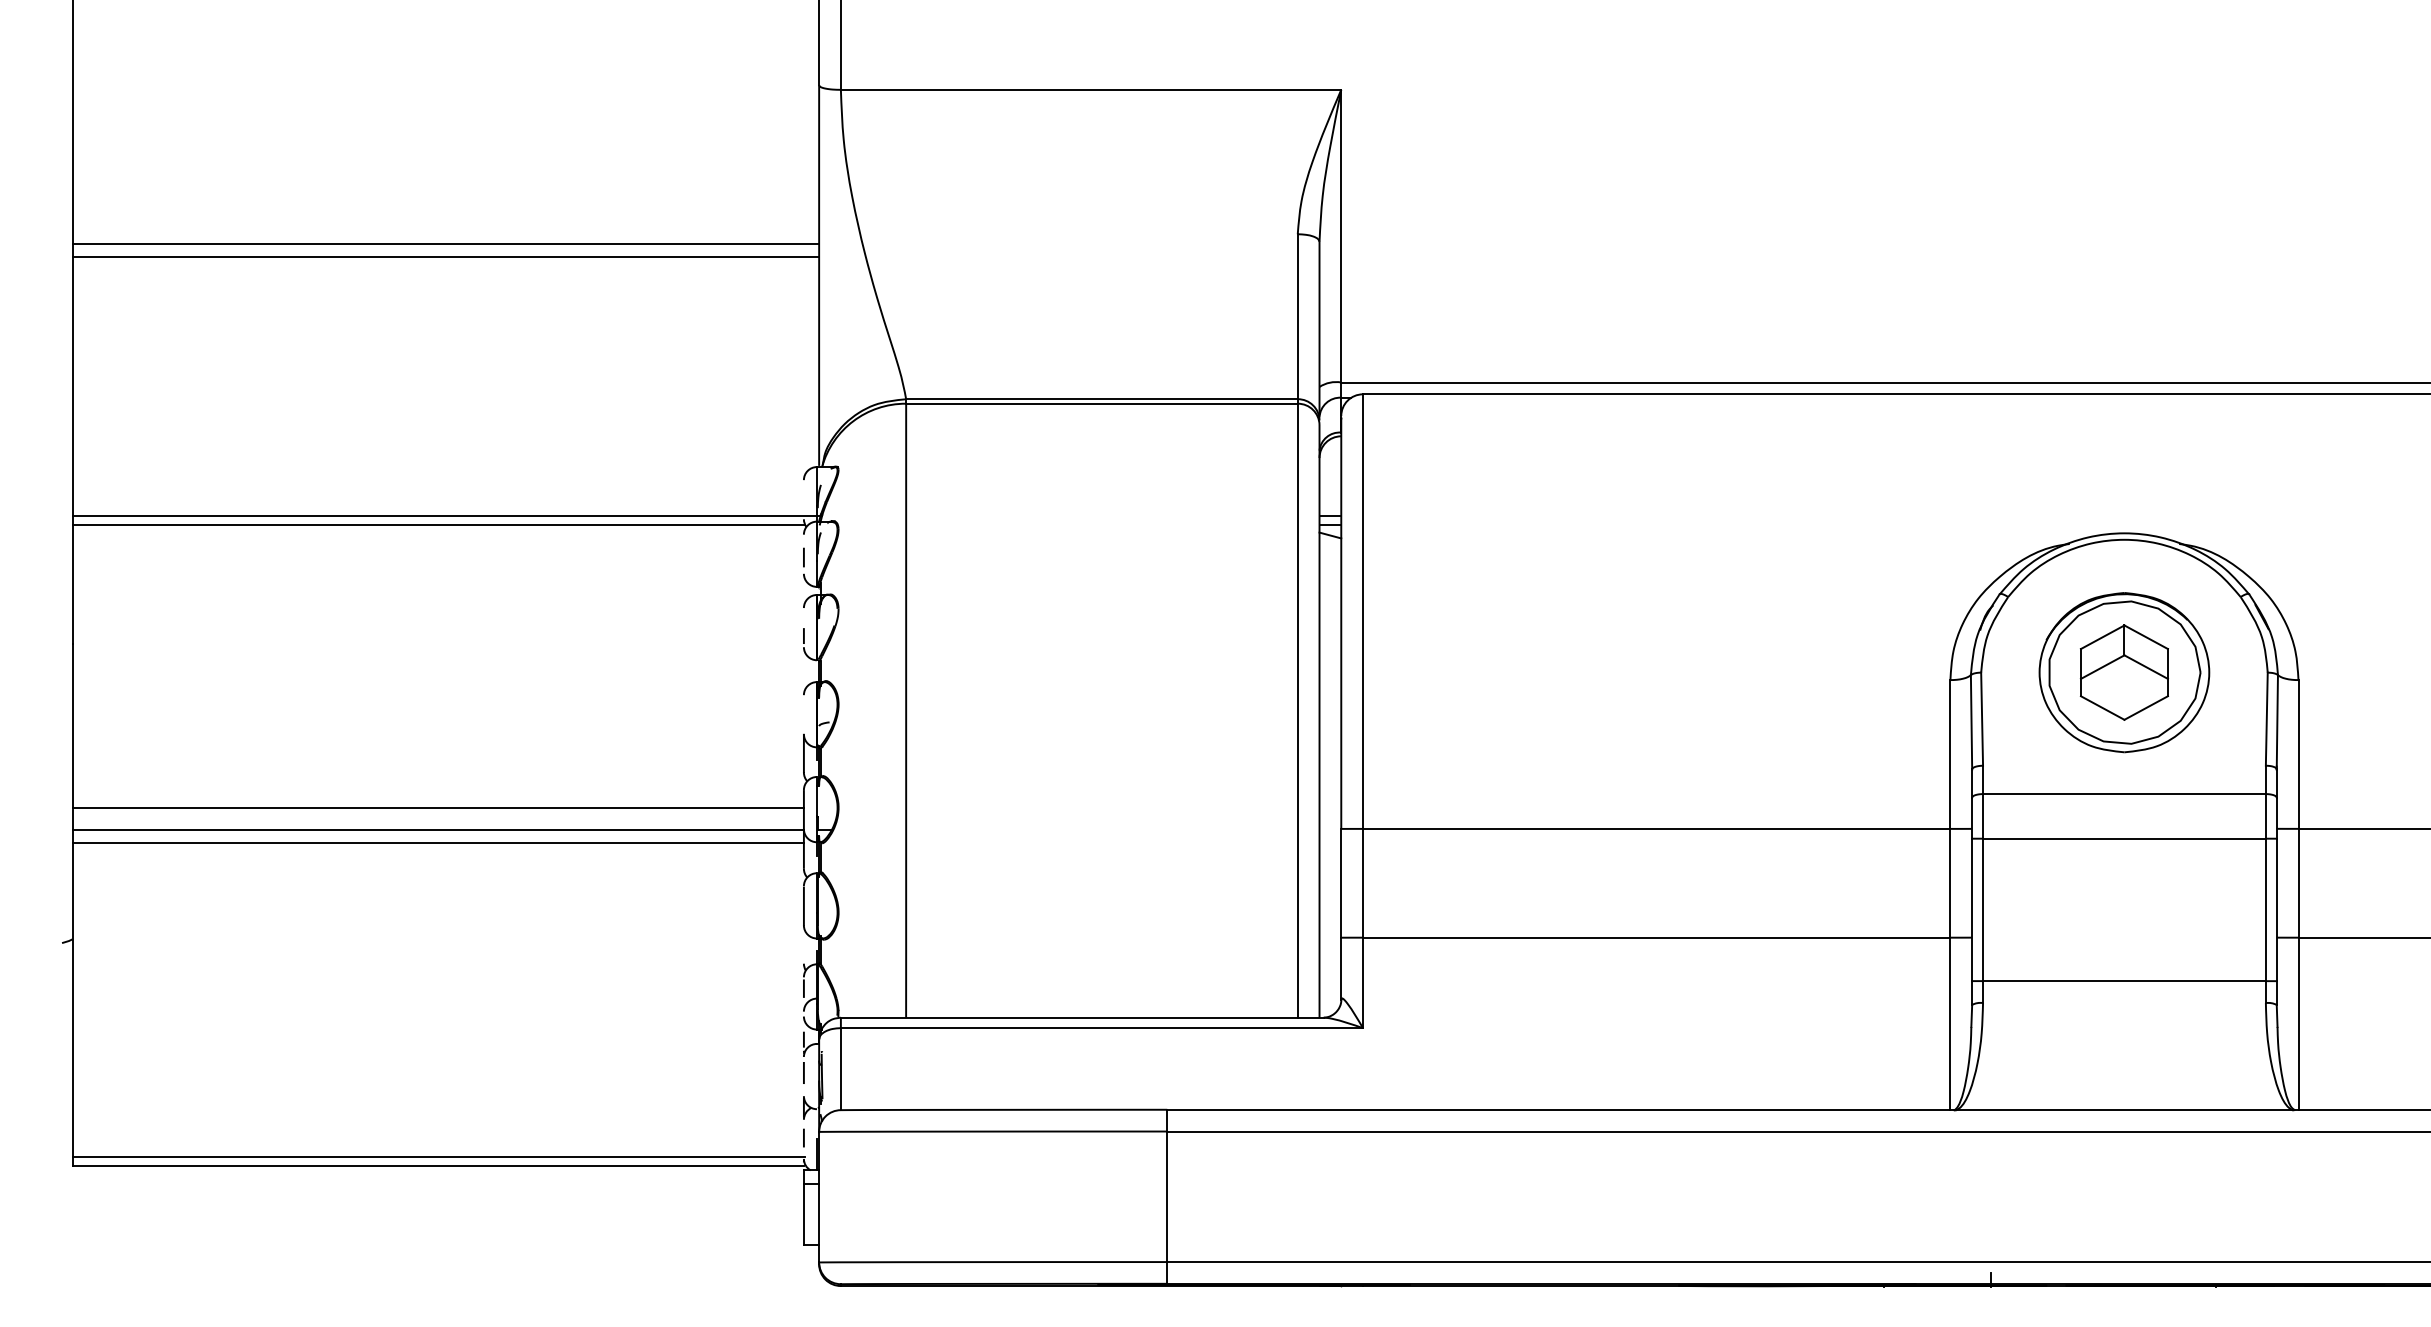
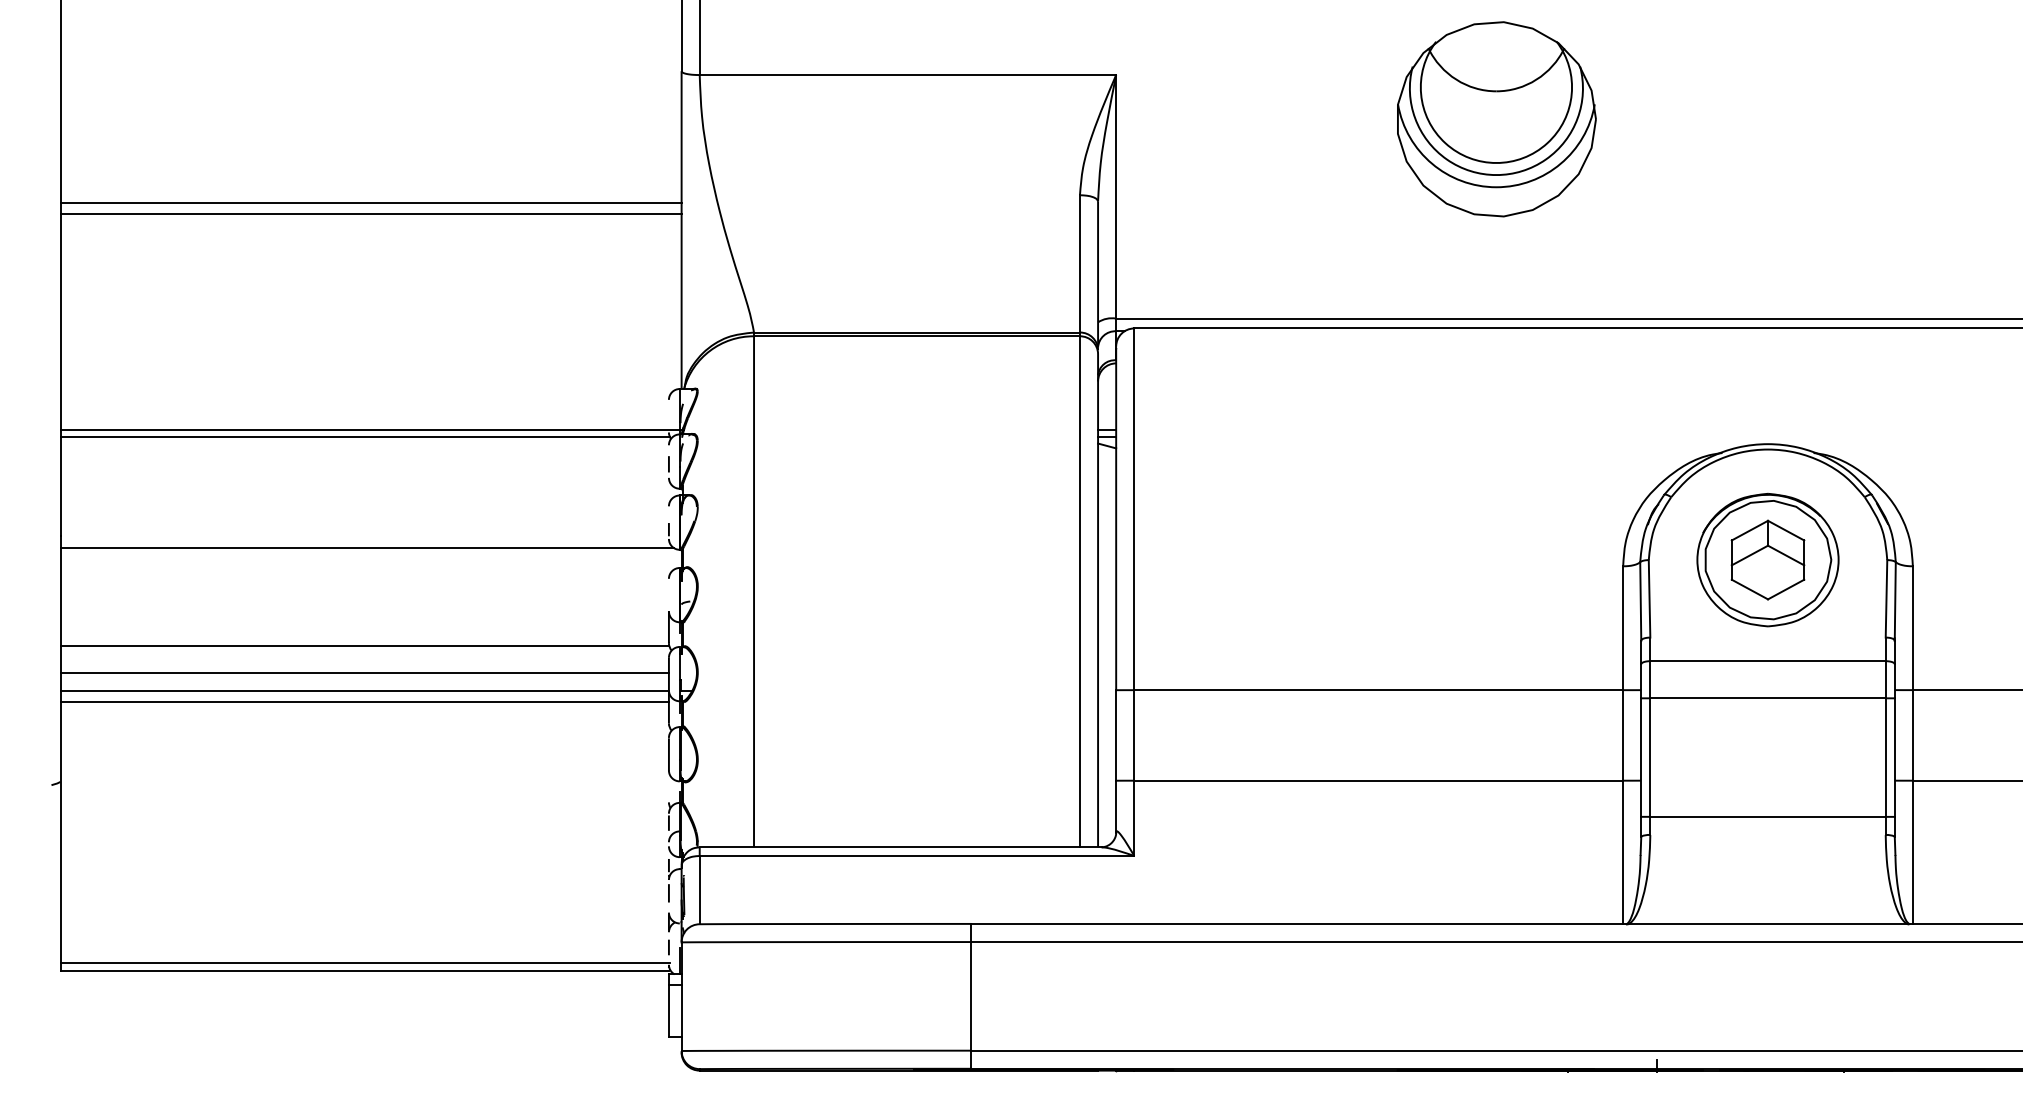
part: (1798, 142) -> (1496, 118), added
line: (440, 658) -> (366, 548), added
line: (438, 776) -> (364, 646), added

